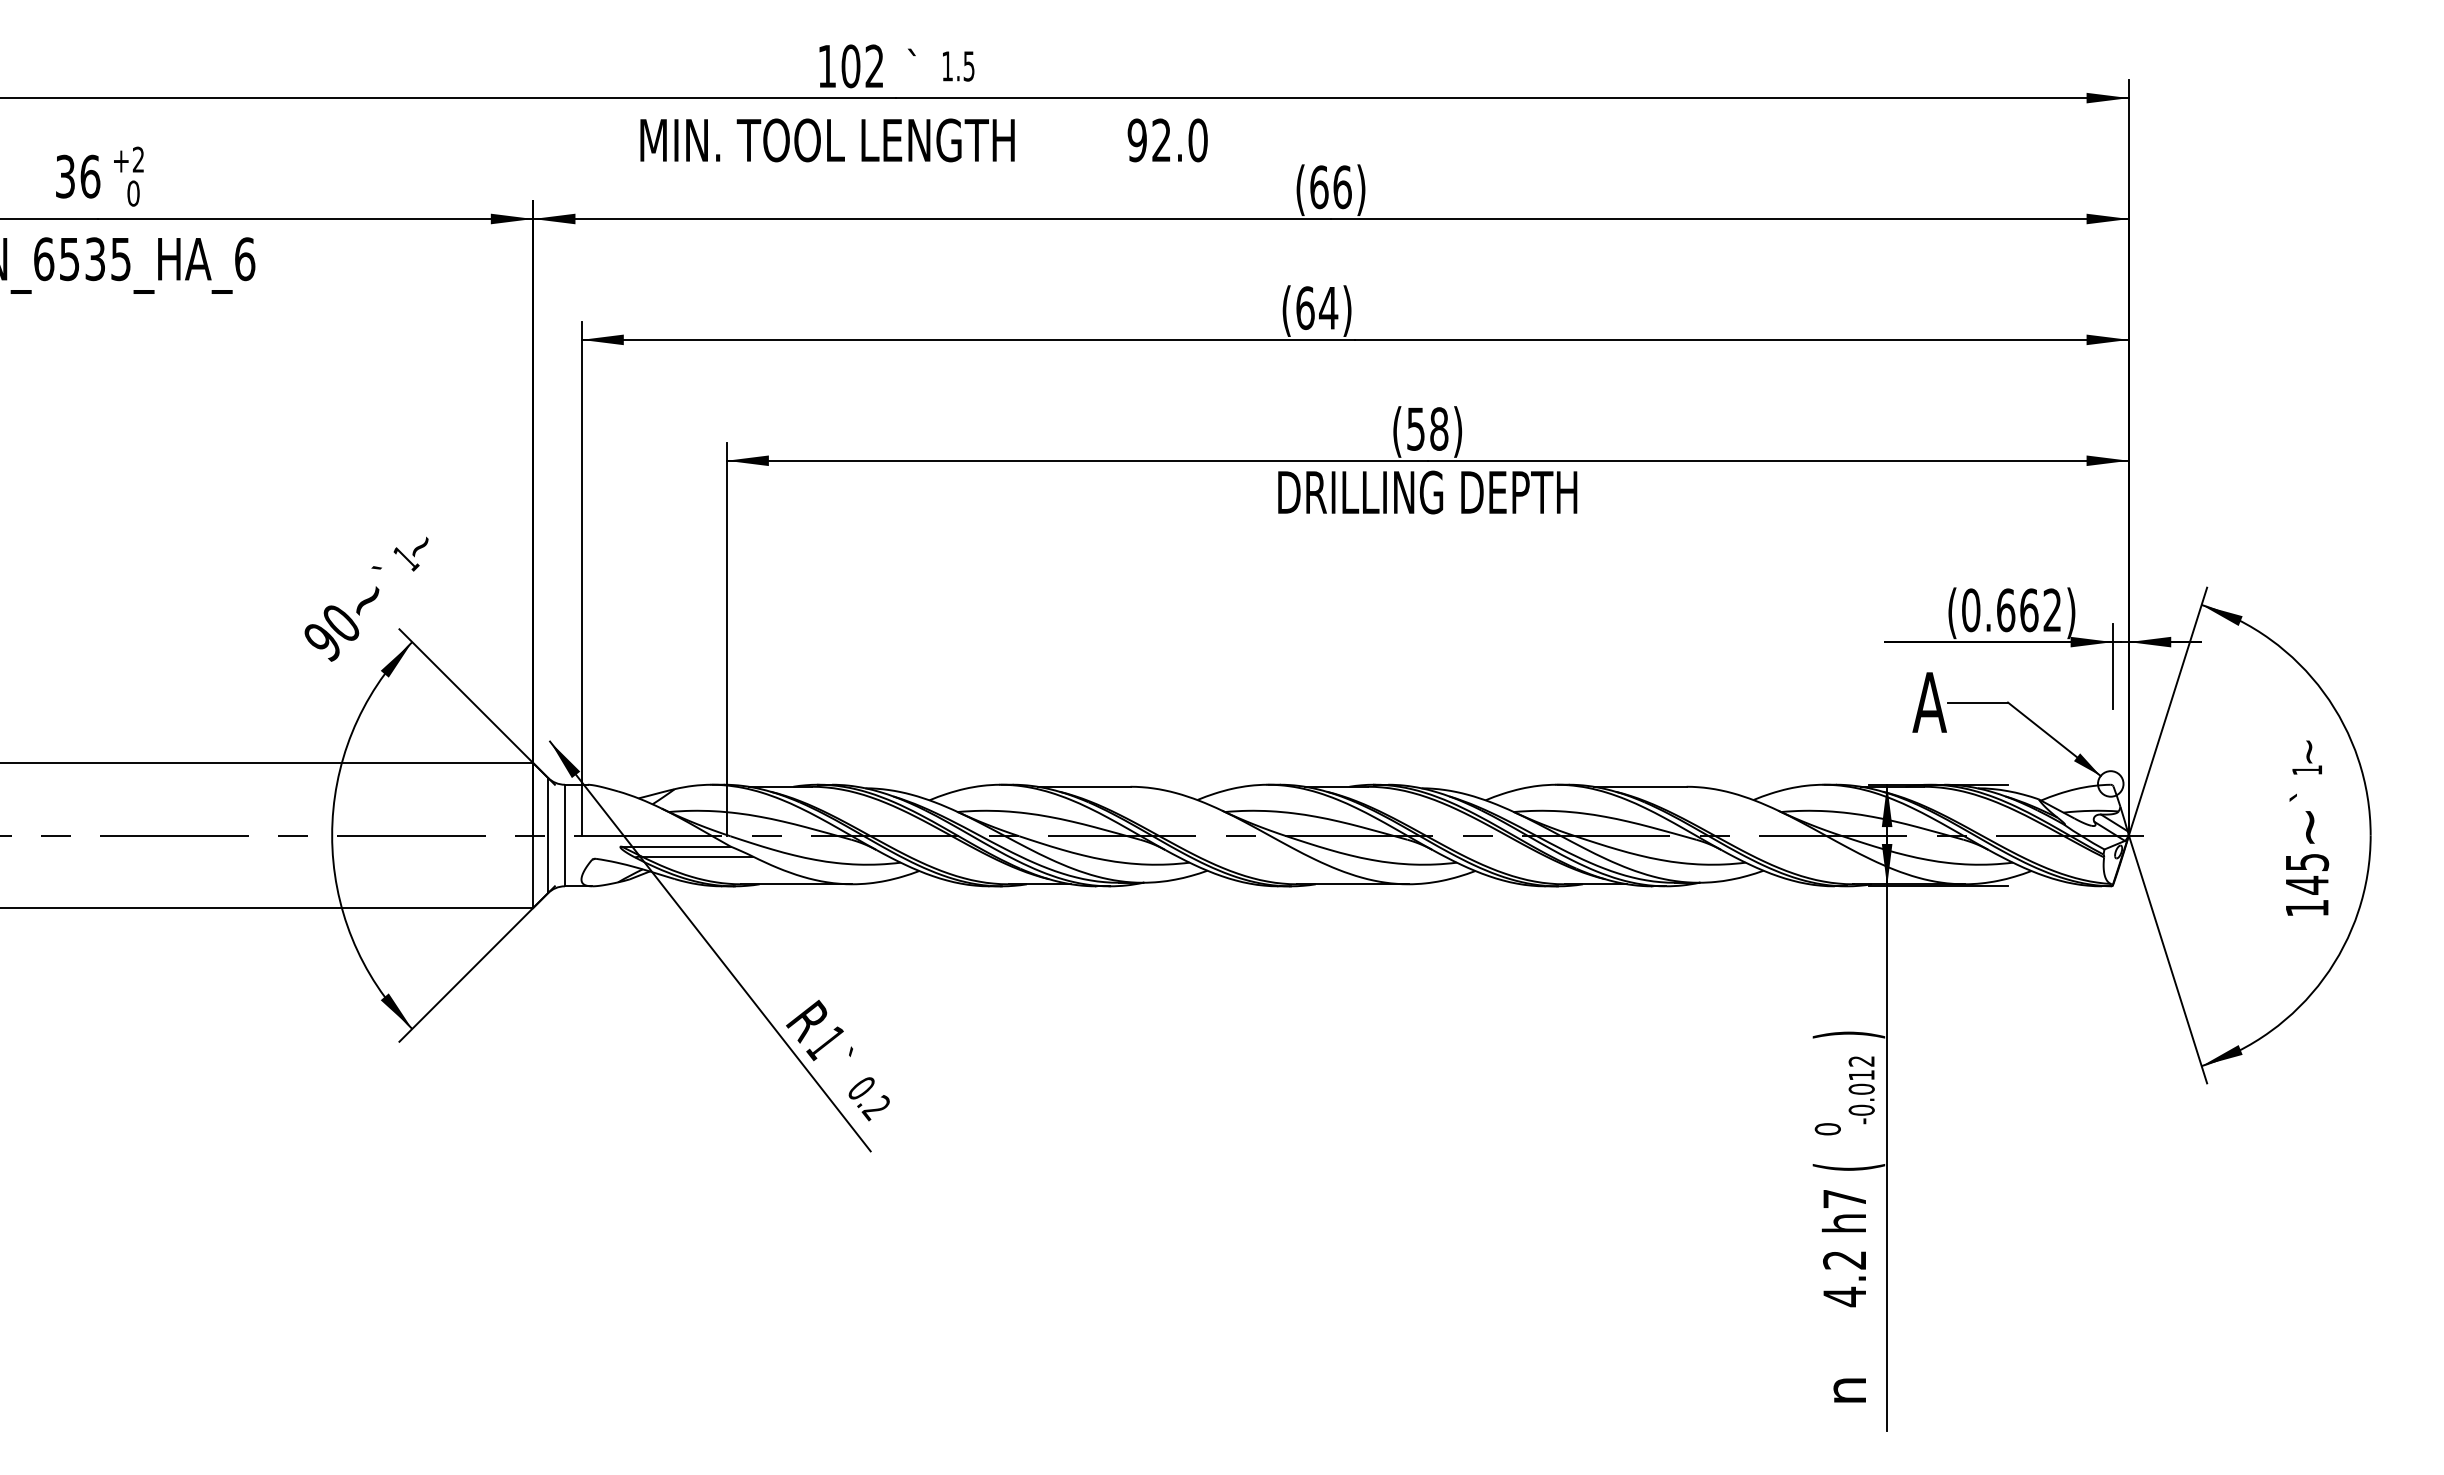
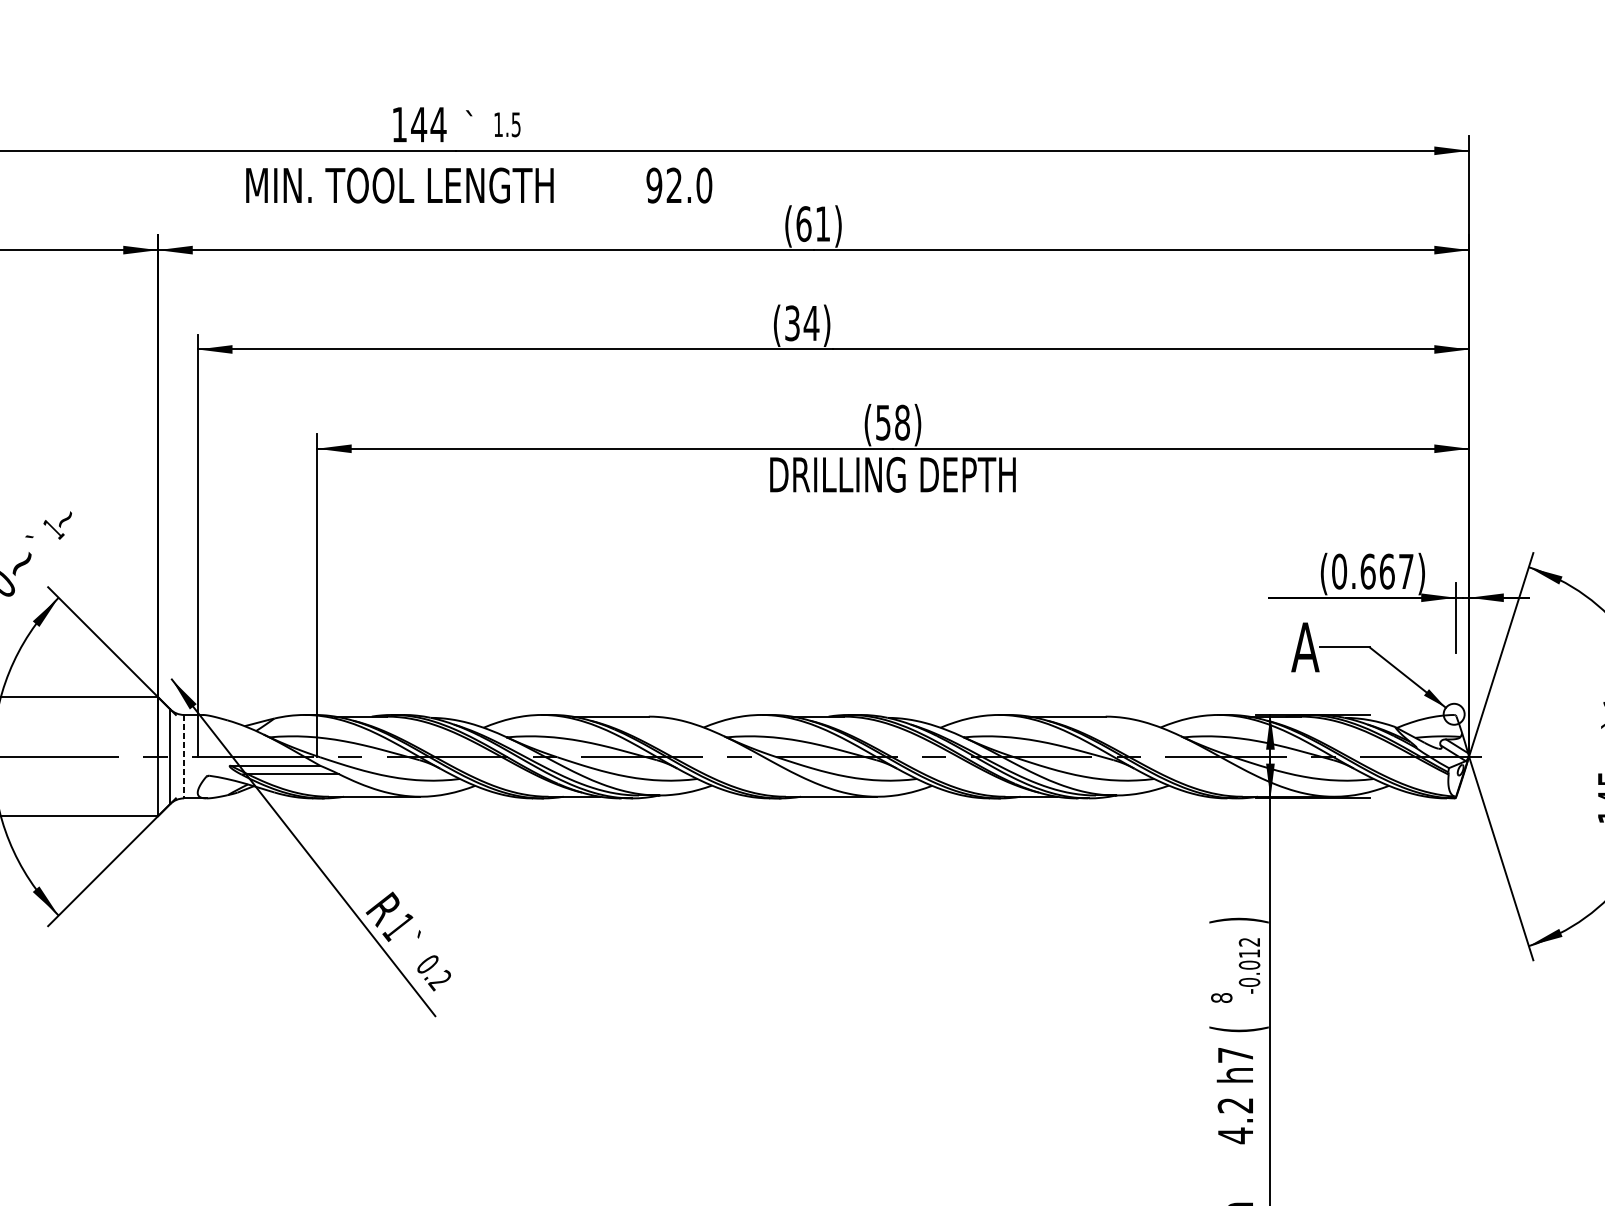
text: (862, 66) -> (428, 124), 102 -> 144
text: (1342, 187) -> (822, 224), (66) -> (61)
text: (1305, 308) -> (792, 323), (64) -> (34)
text: (2052, 609) -> (1406, 570), (0.662) -> (0.667)
line: (564, 835) -> (183, 756), solid -> dashed
text: (1827, 1129) -> (1221, 998), 0 -> 8

